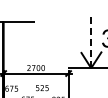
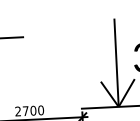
line: (91, 40) -> (117, 62), dashed -> solid

